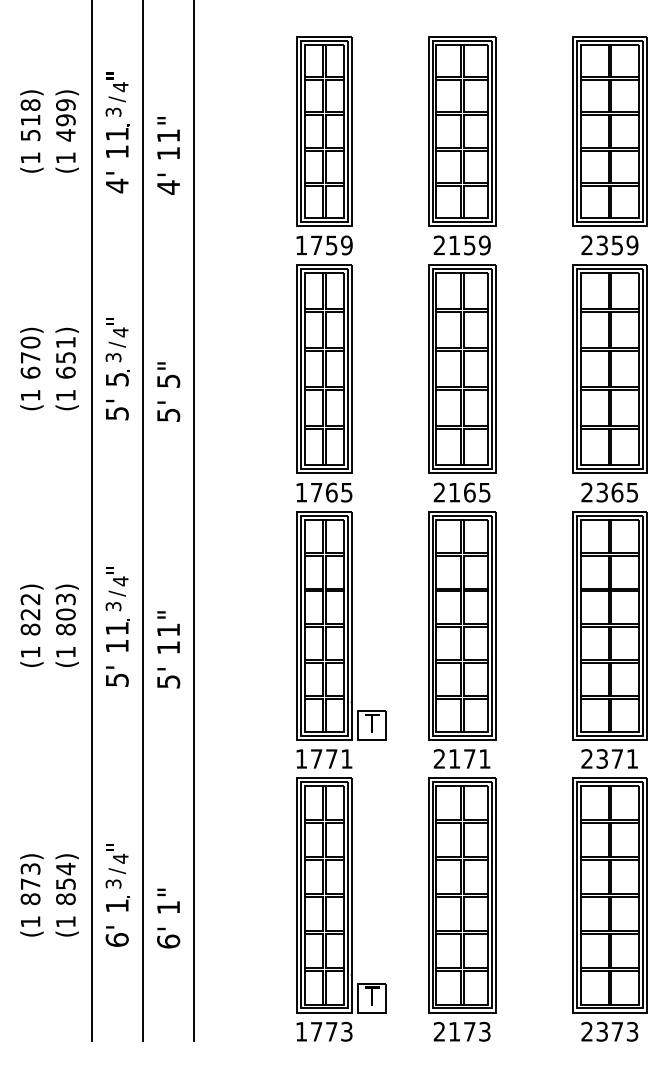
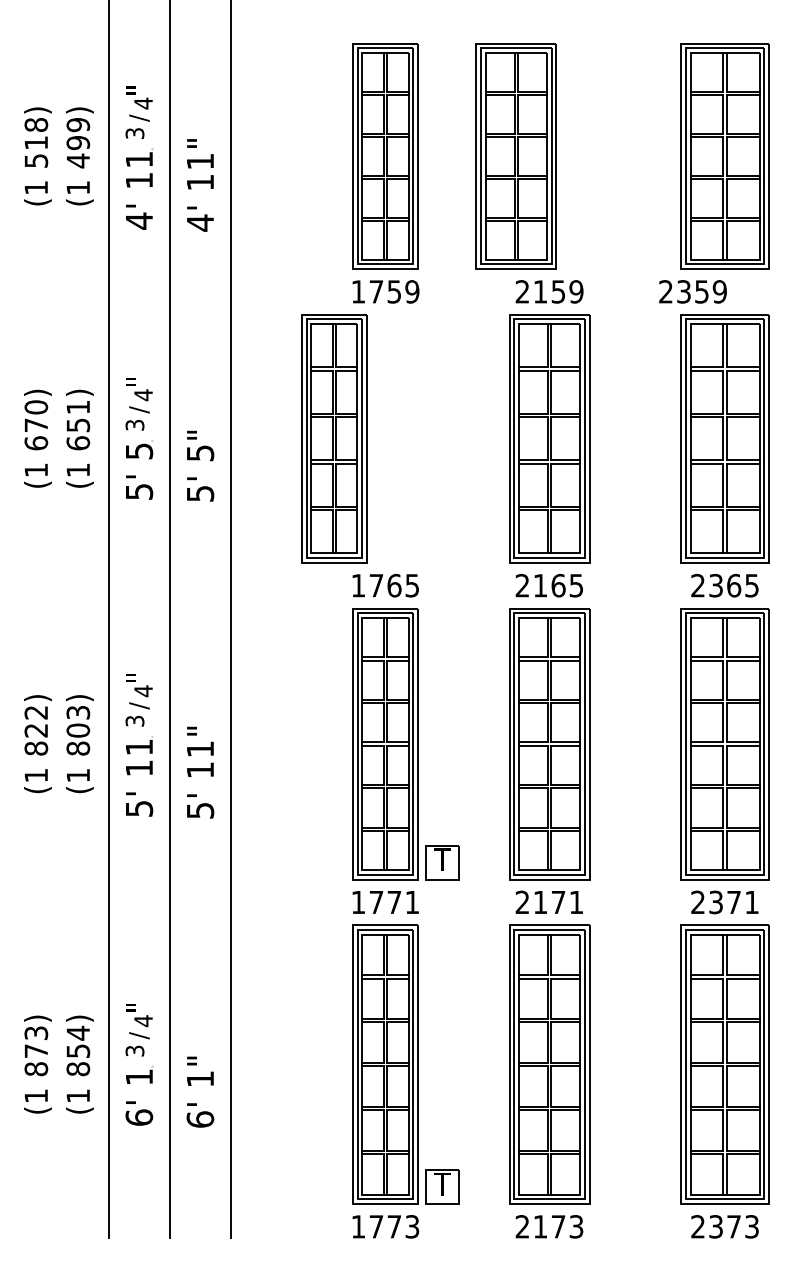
part: (462, 131) -> (516, 156), moved
text: (609, 245) -> (692, 291), moved
part: (324, 368) -> (334, 438), moved

